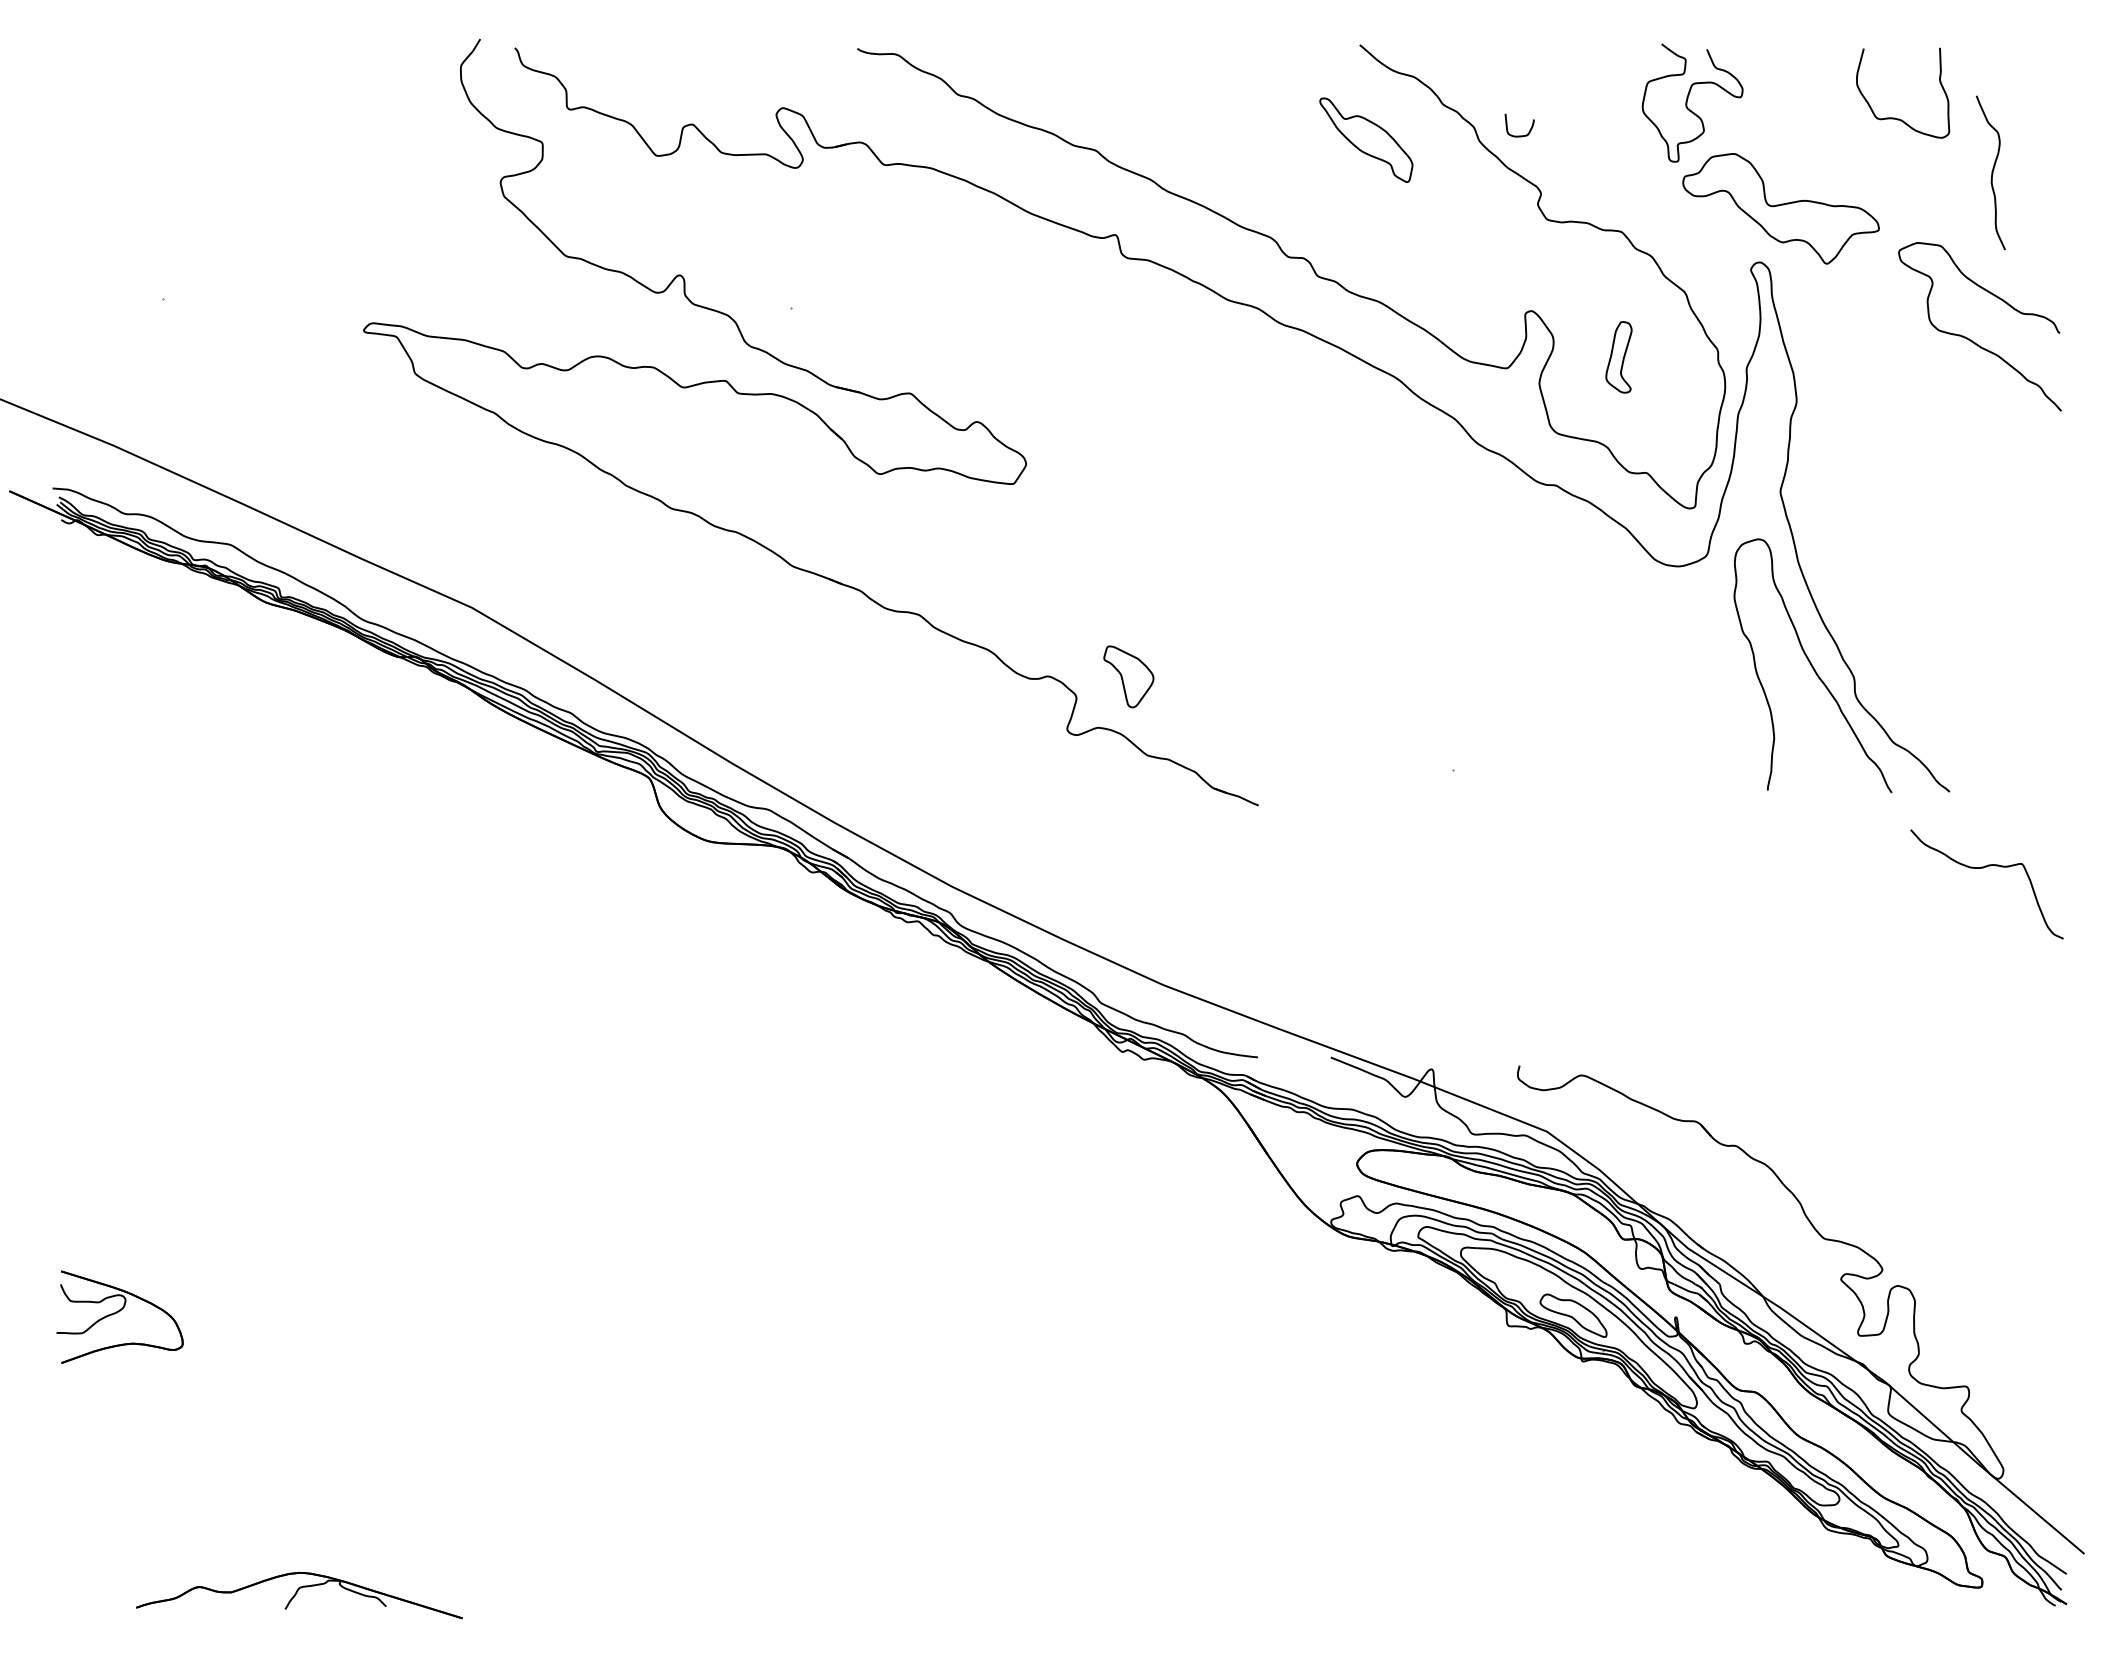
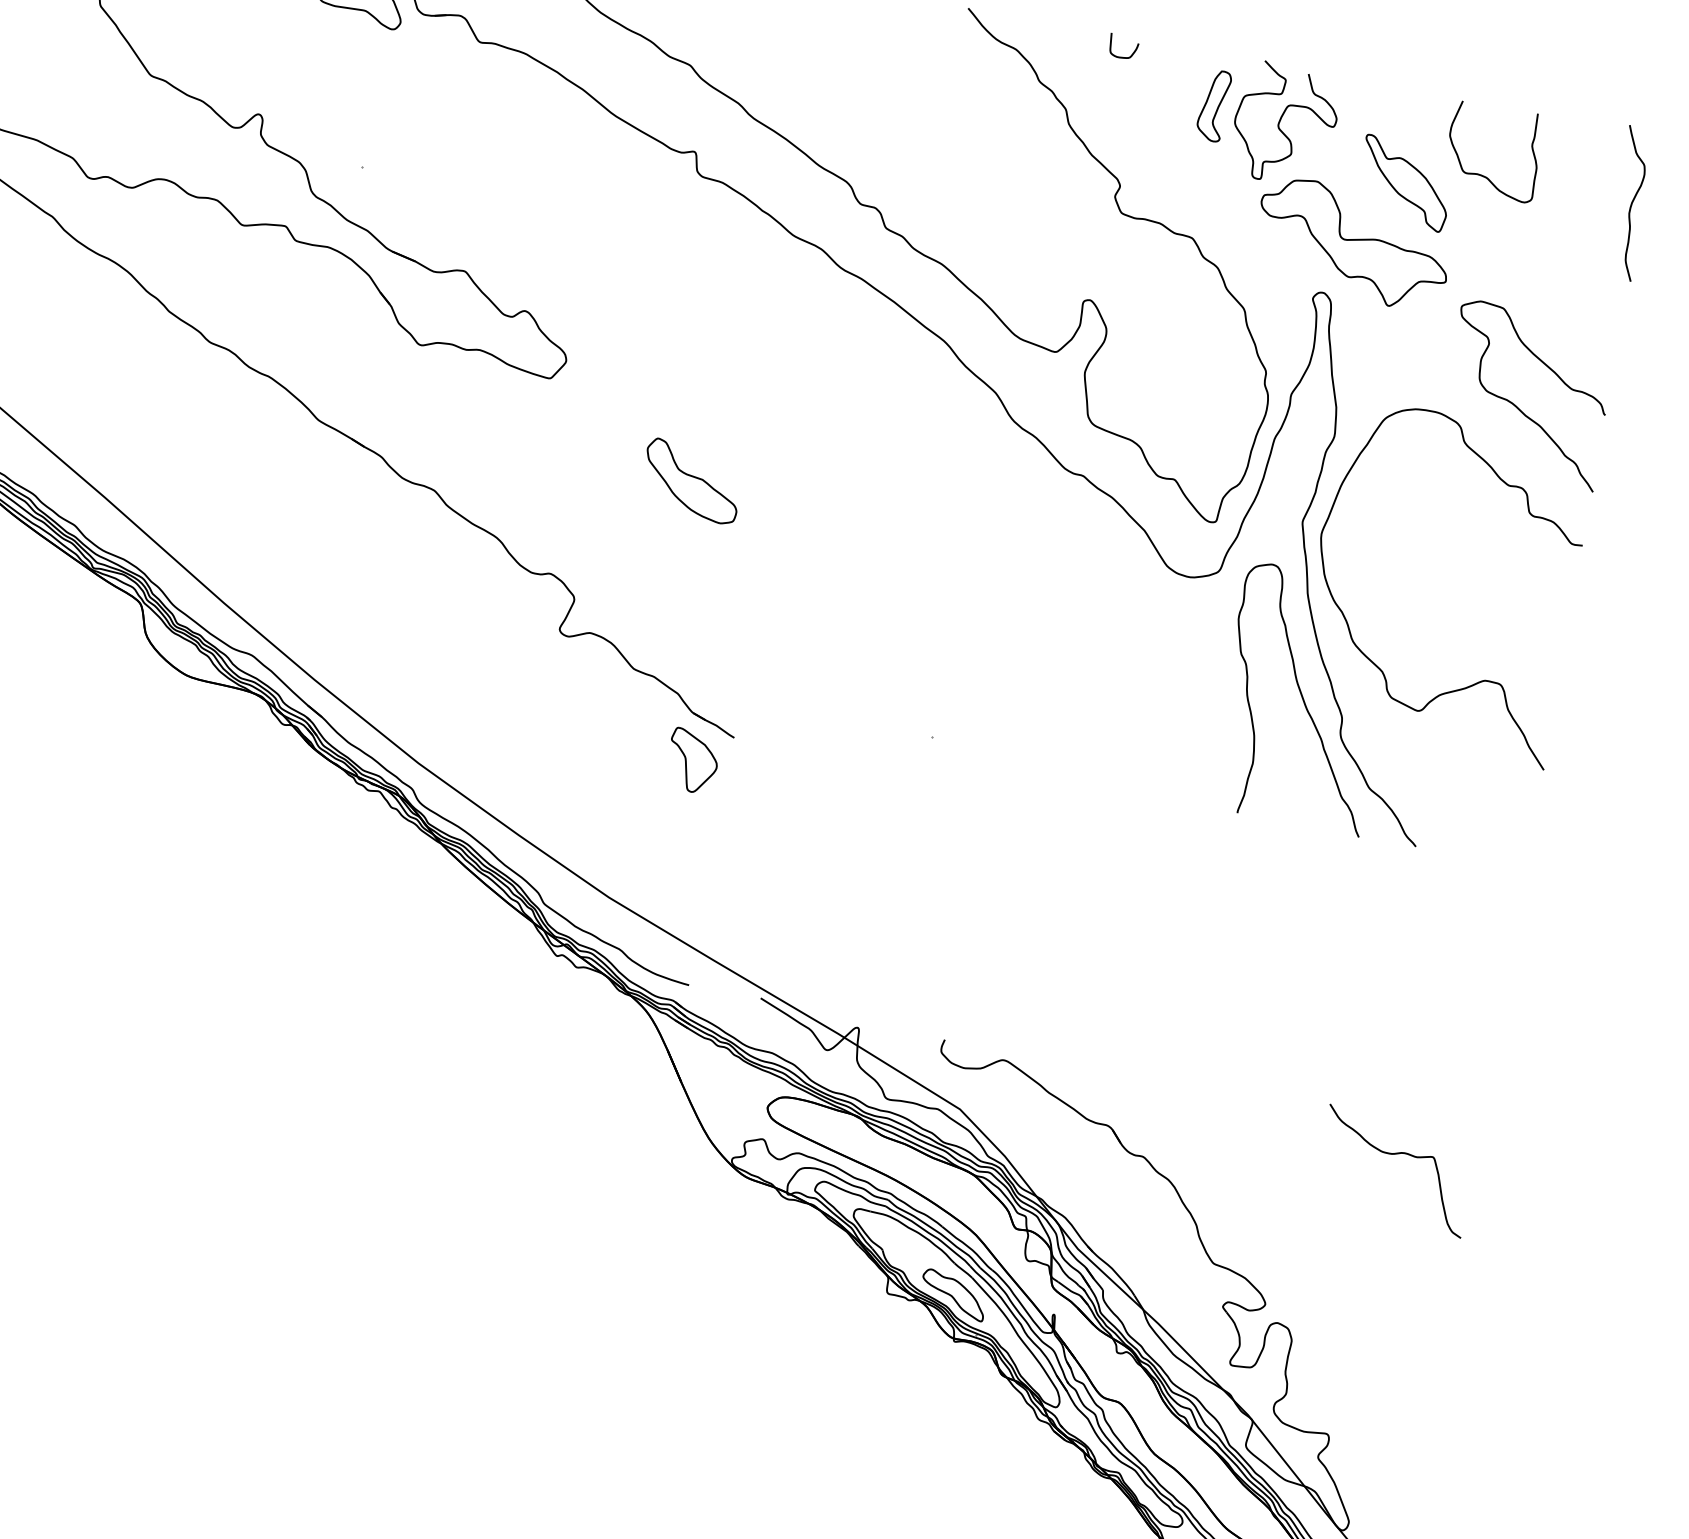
curve: (1519, 135) -> (1121, 56), moved
part: (1366, 139) -> (1405, 182), moved
curve: (1991, 172) -> (1630, 203), moved
part: (1618, 357) -> (1213, 105), moved
part: (1171, 560) -> (692, 481), added
curve: (1984, 616) -> (1481, 680), added
part: (1128, 676) -> (692, 760), moved
curve: (1983, 868) -> (1394, 1154), moved

